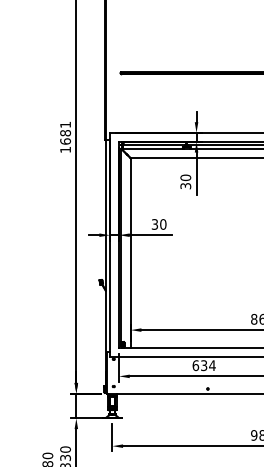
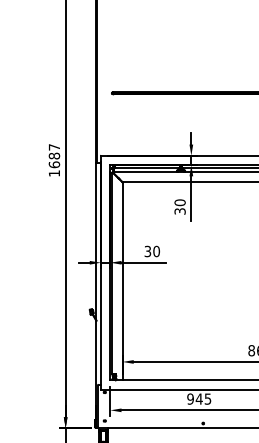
text: (65, 124) -> (54, 146), 1681 -> 1687
text: (203, 365) -> (198, 398), 634 -> 945

